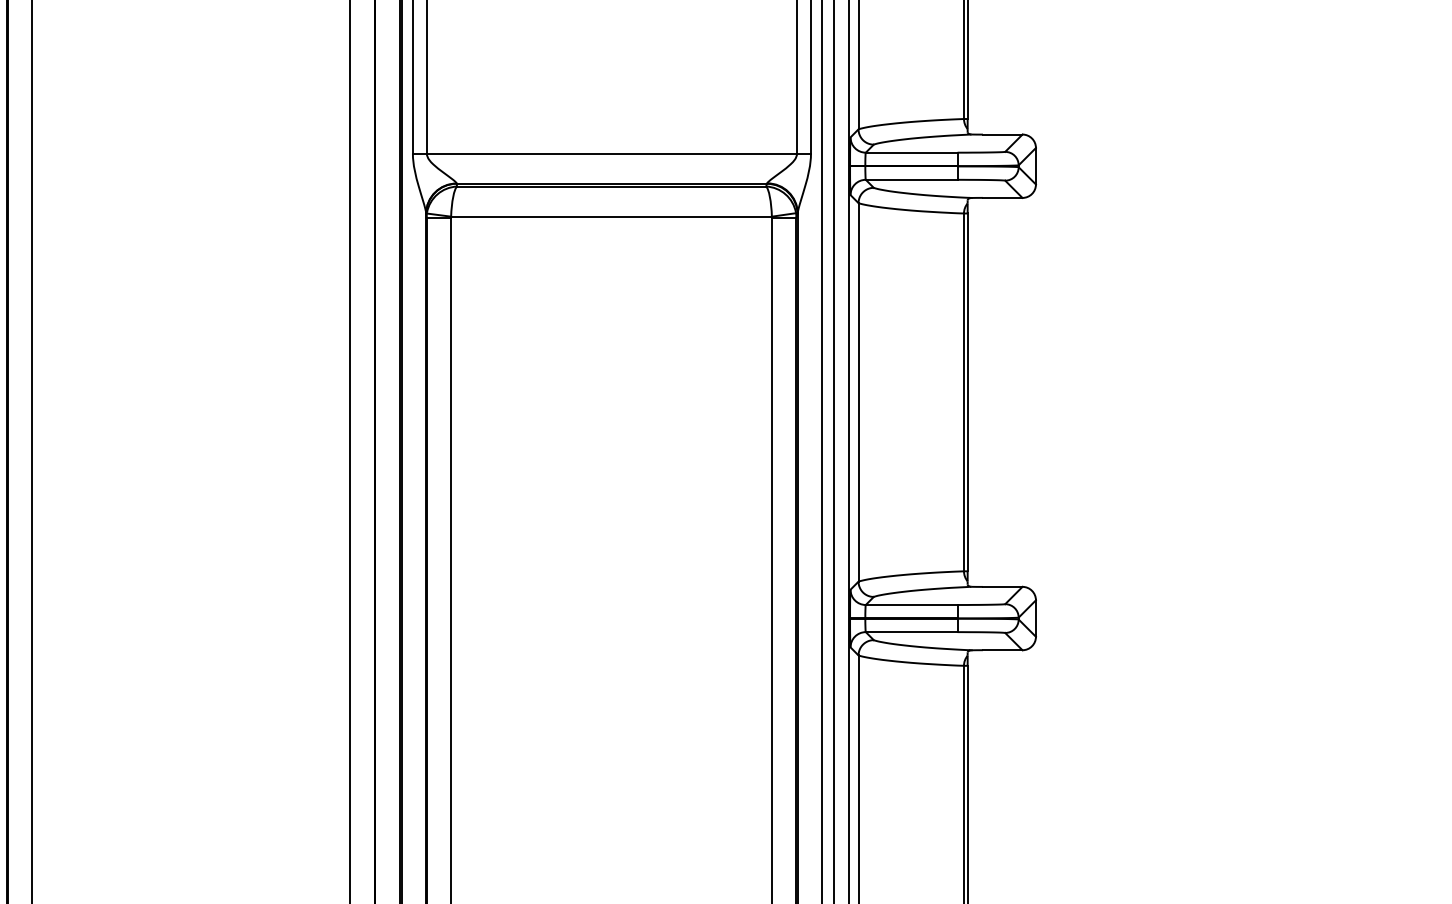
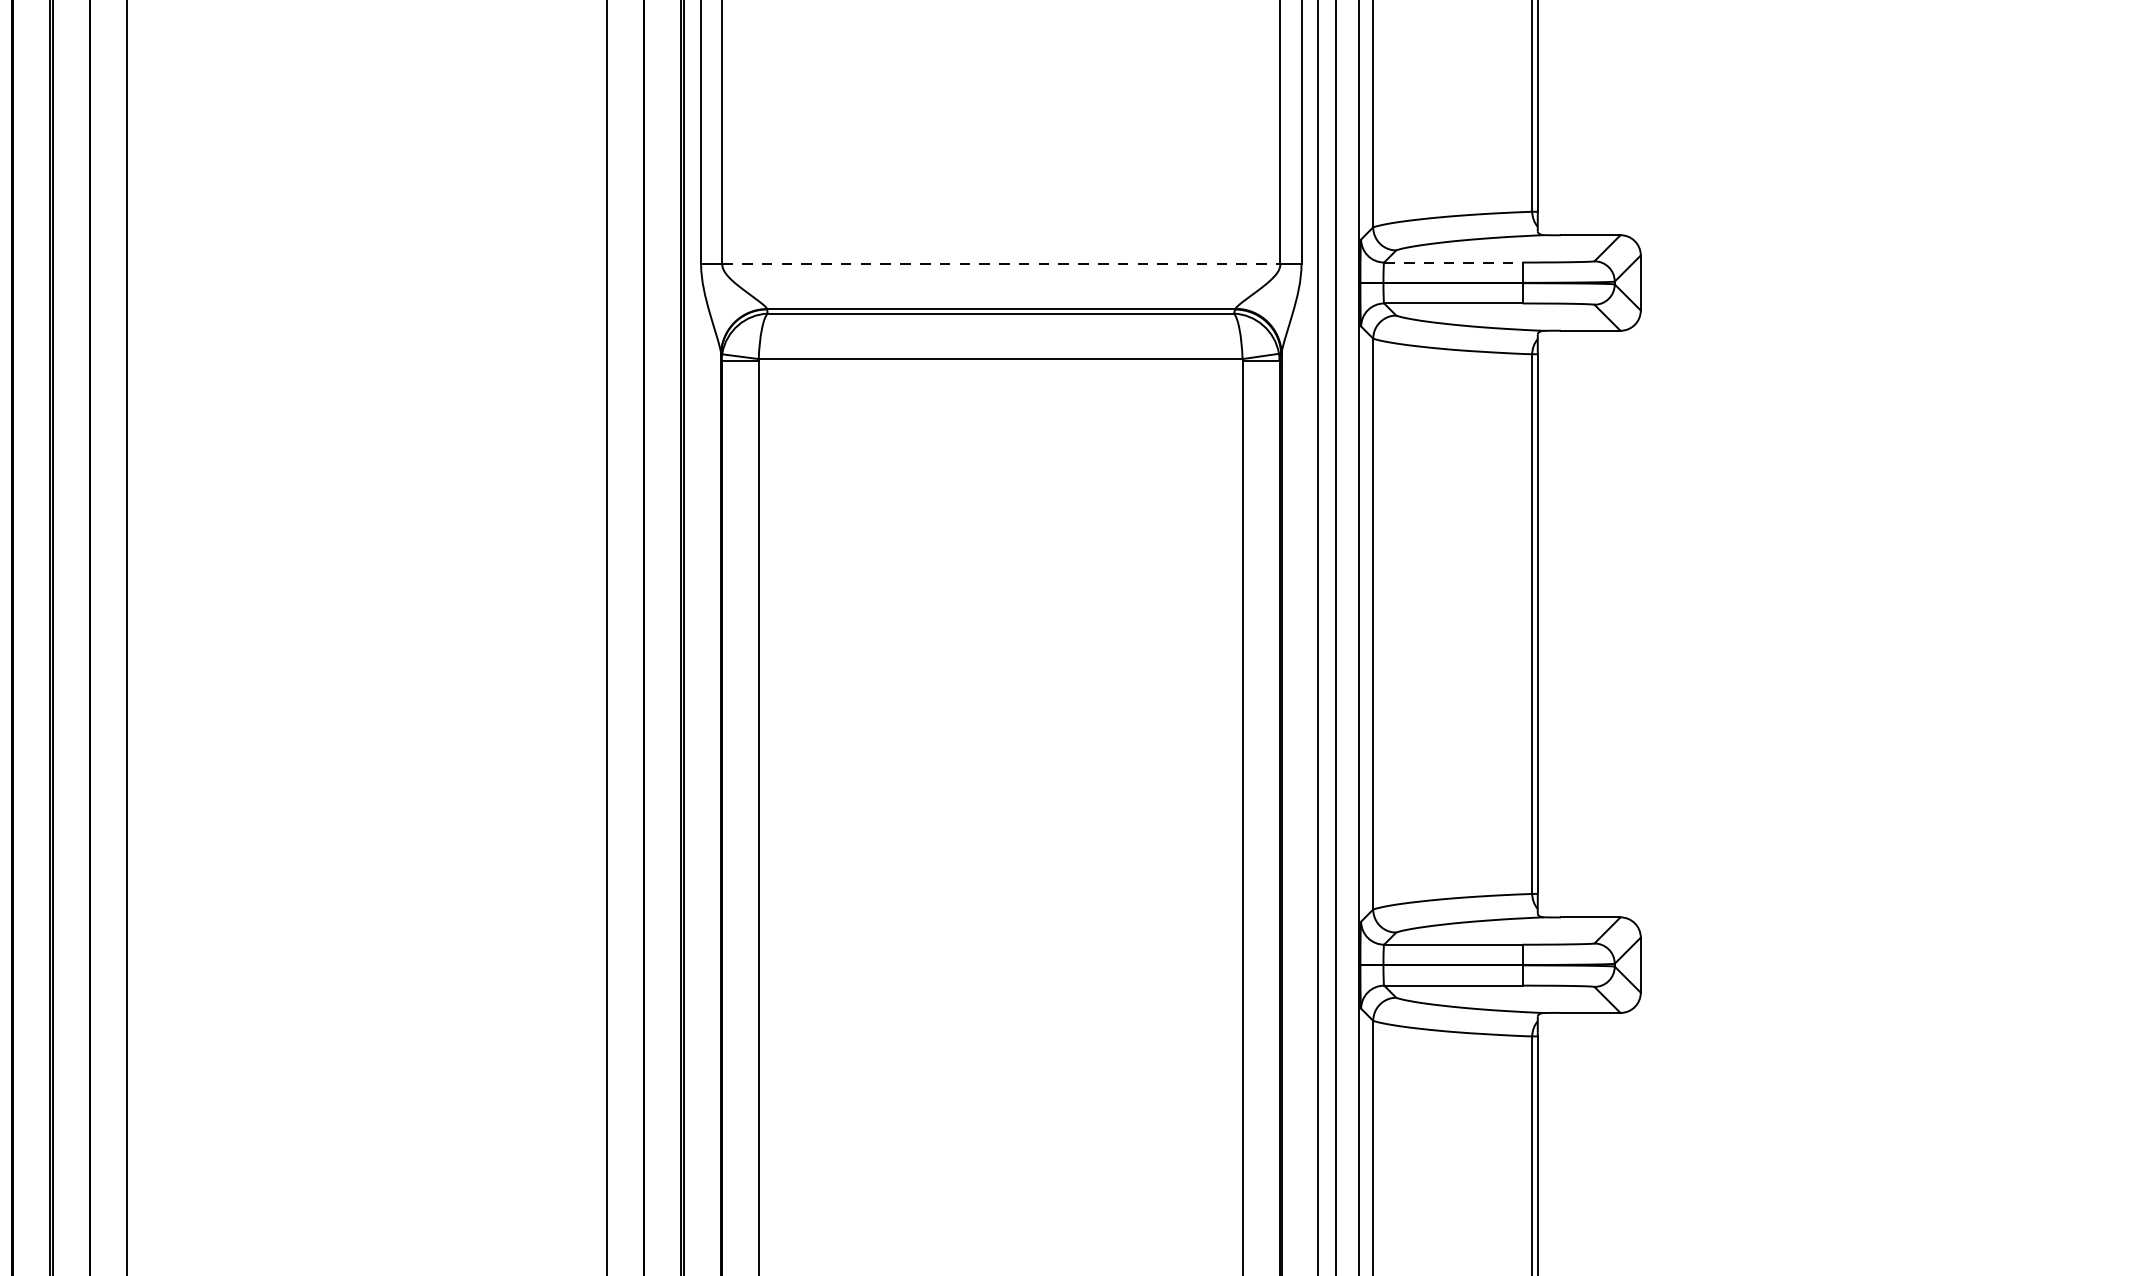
line: (911, 152) -> (1453, 262), solid -> dashed
line: (612, 153) -> (1002, 263), solid -> dashed

